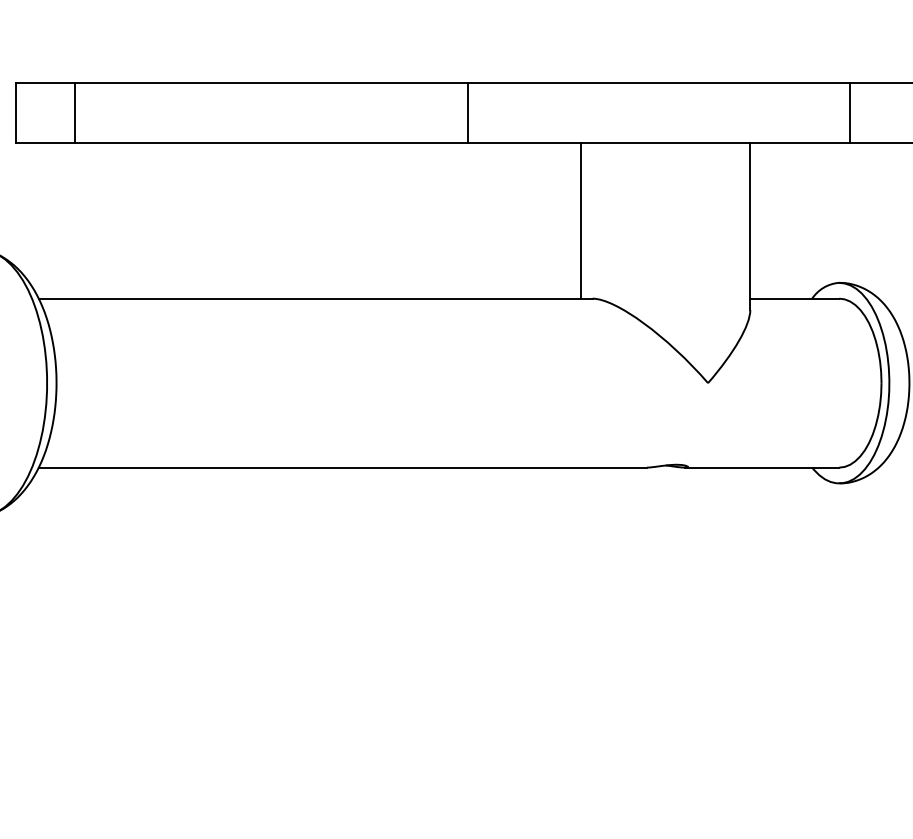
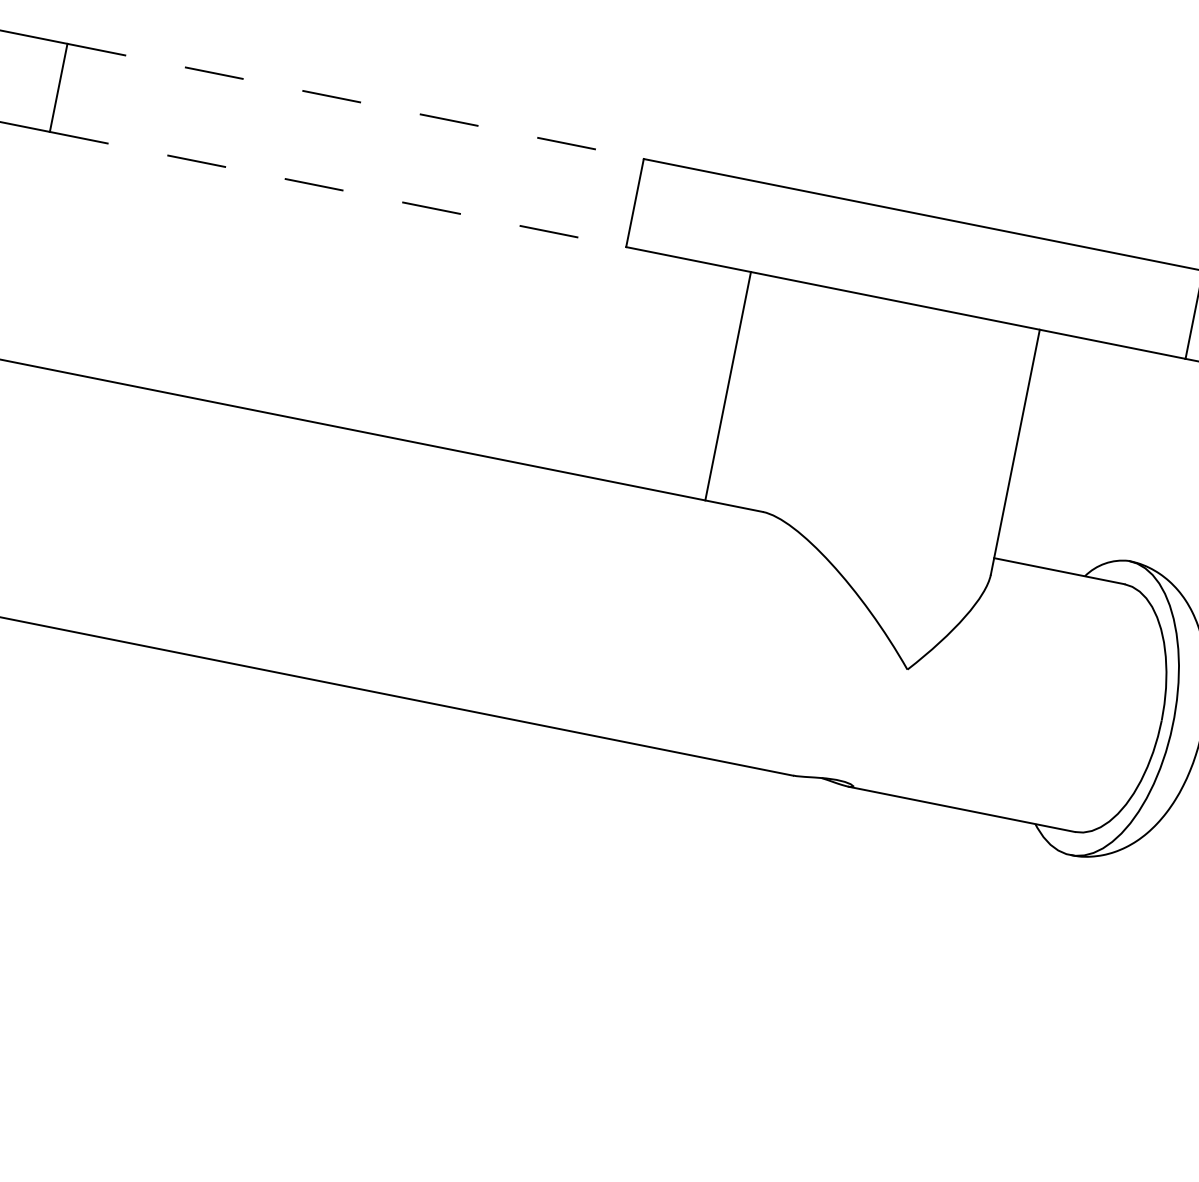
line: (271, 82) -> (355, 100), solid -> dashed
line: (271, 142) -> (337, 188), solid -> dashed
line: (581, 220) -> (728, 385), moved

